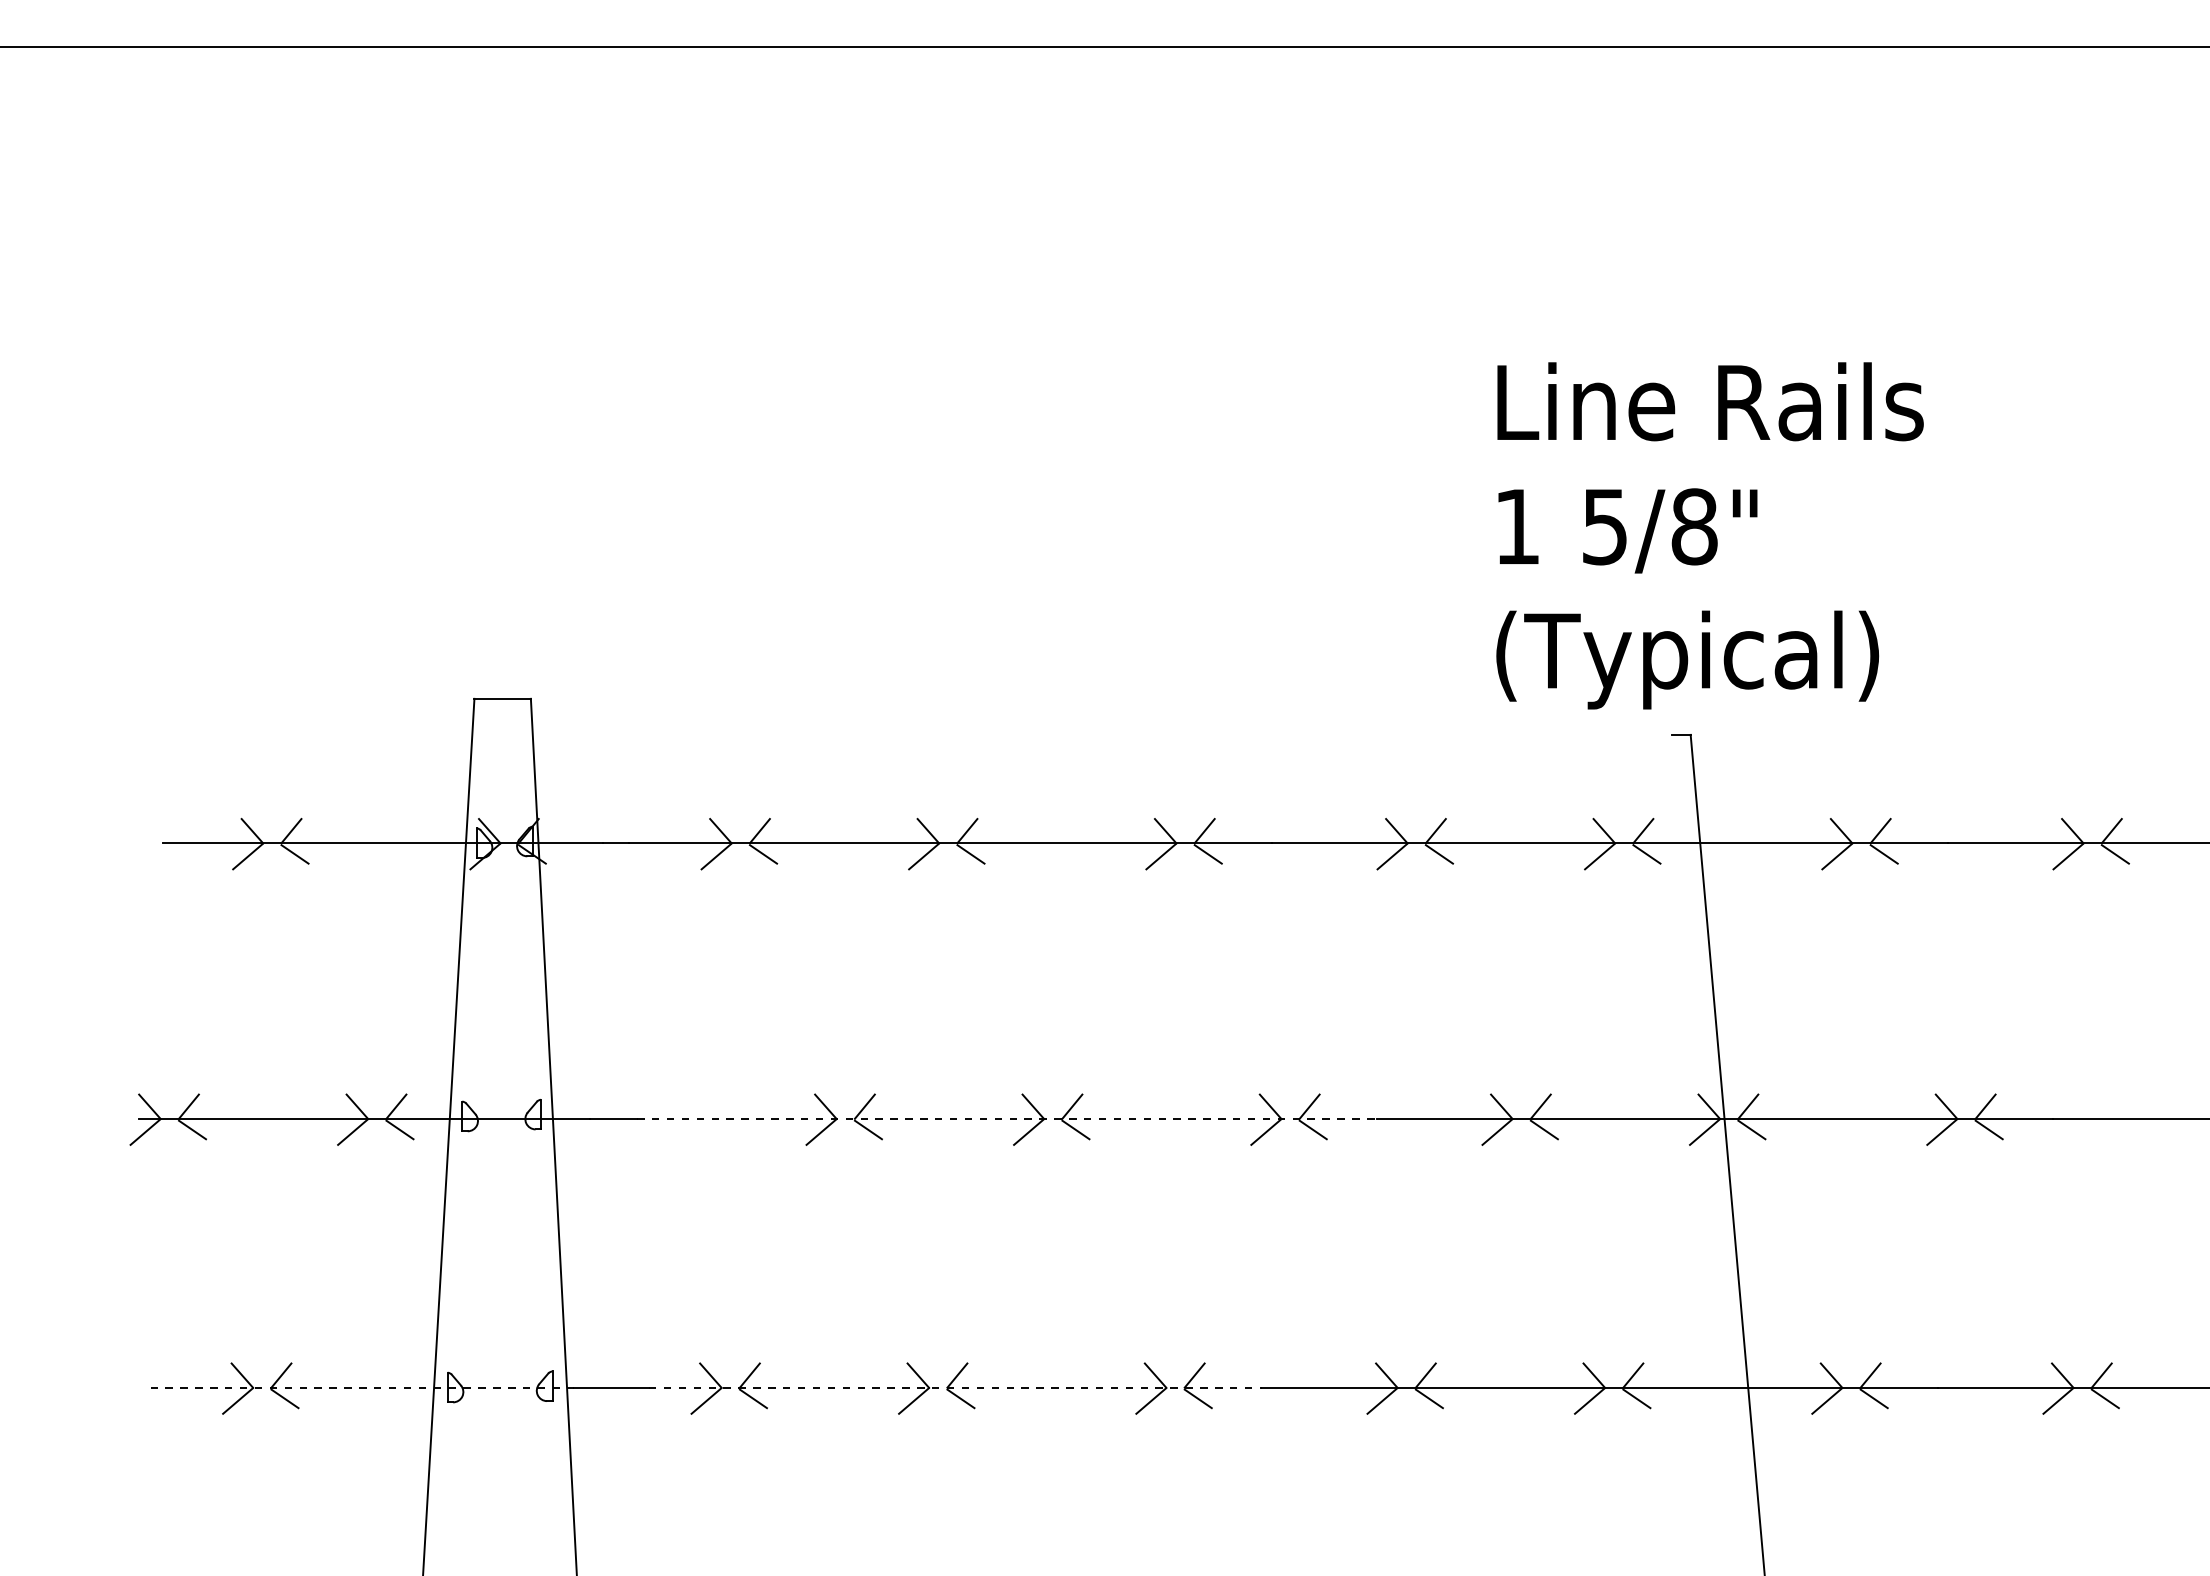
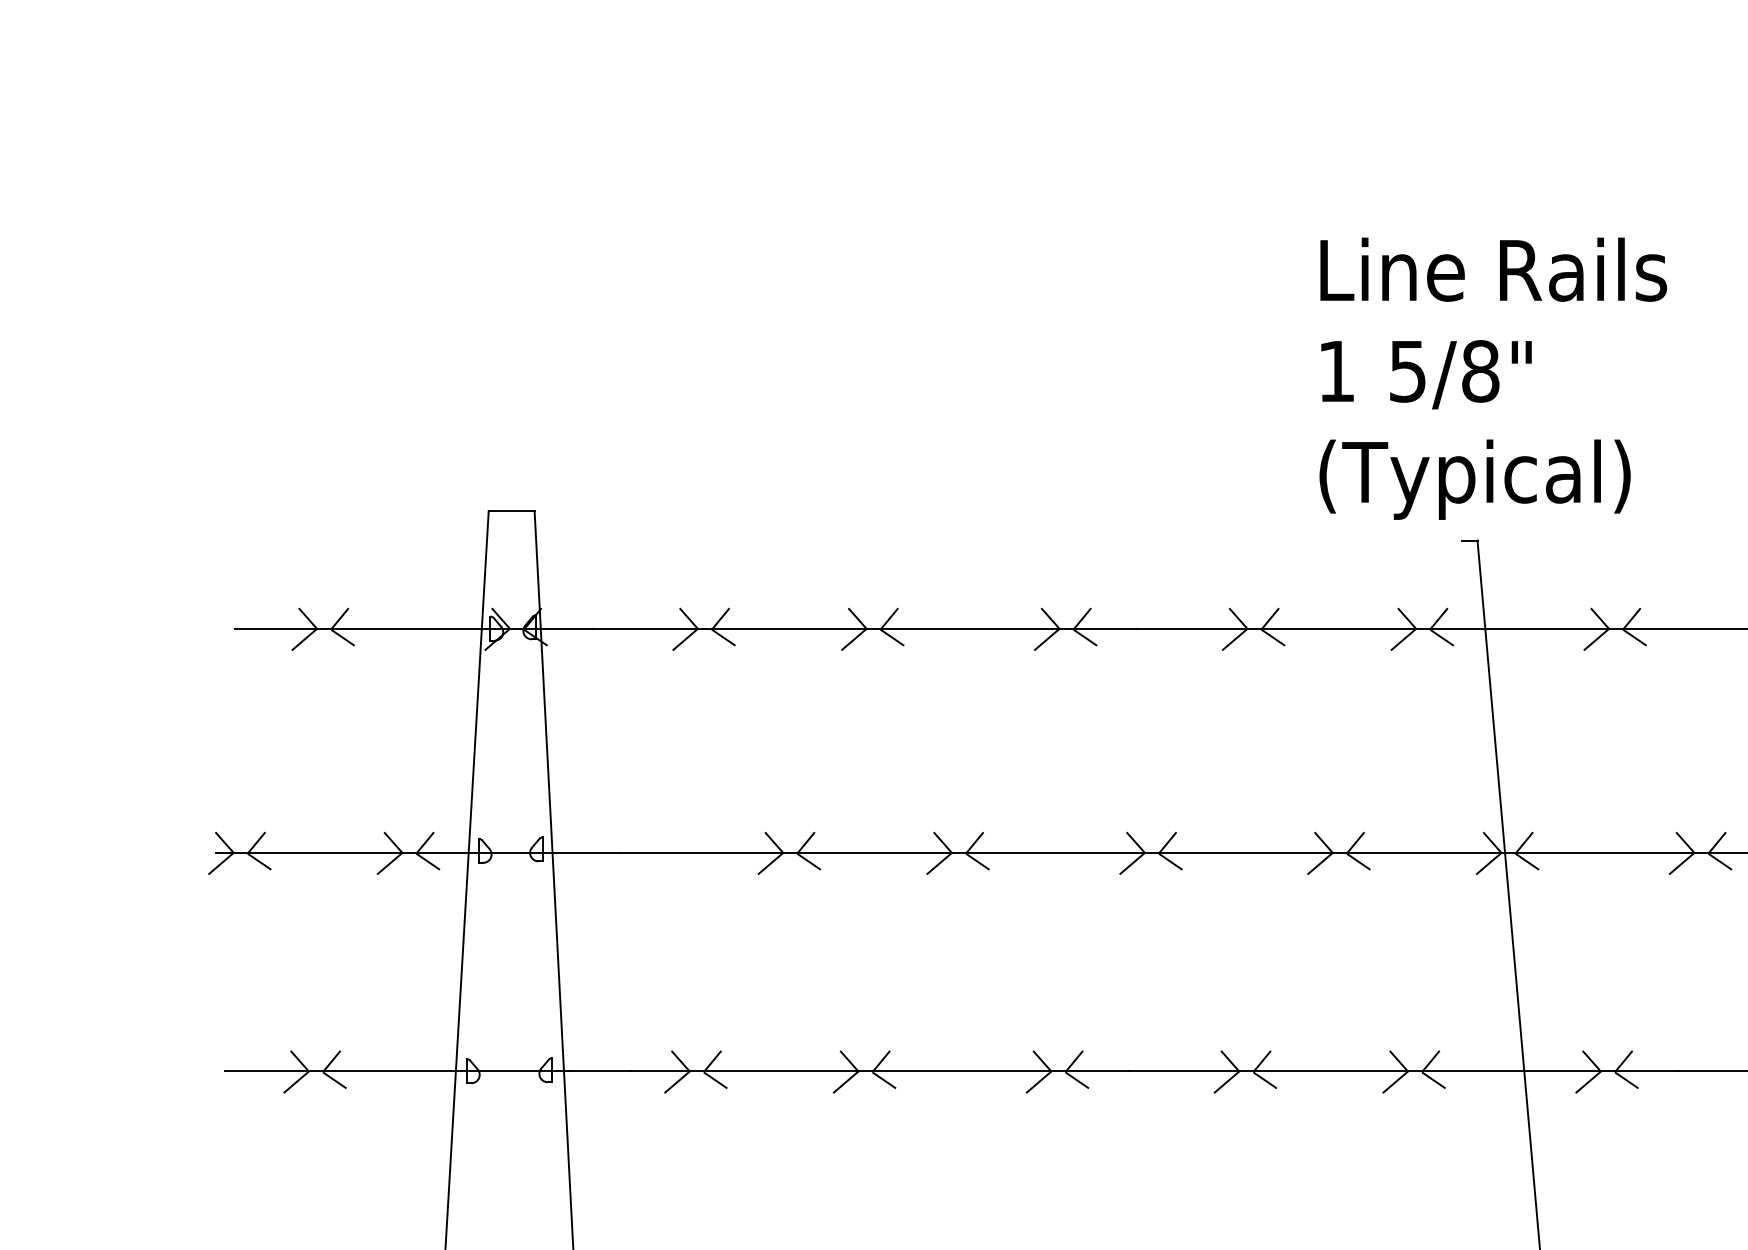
line: (1006, 1118) -> (921, 852), dashed -> solid
line: (362, 1387) -> (397, 1071), dashed -> solid
line: (955, 1387) -> (879, 1071), dashed -> solid

